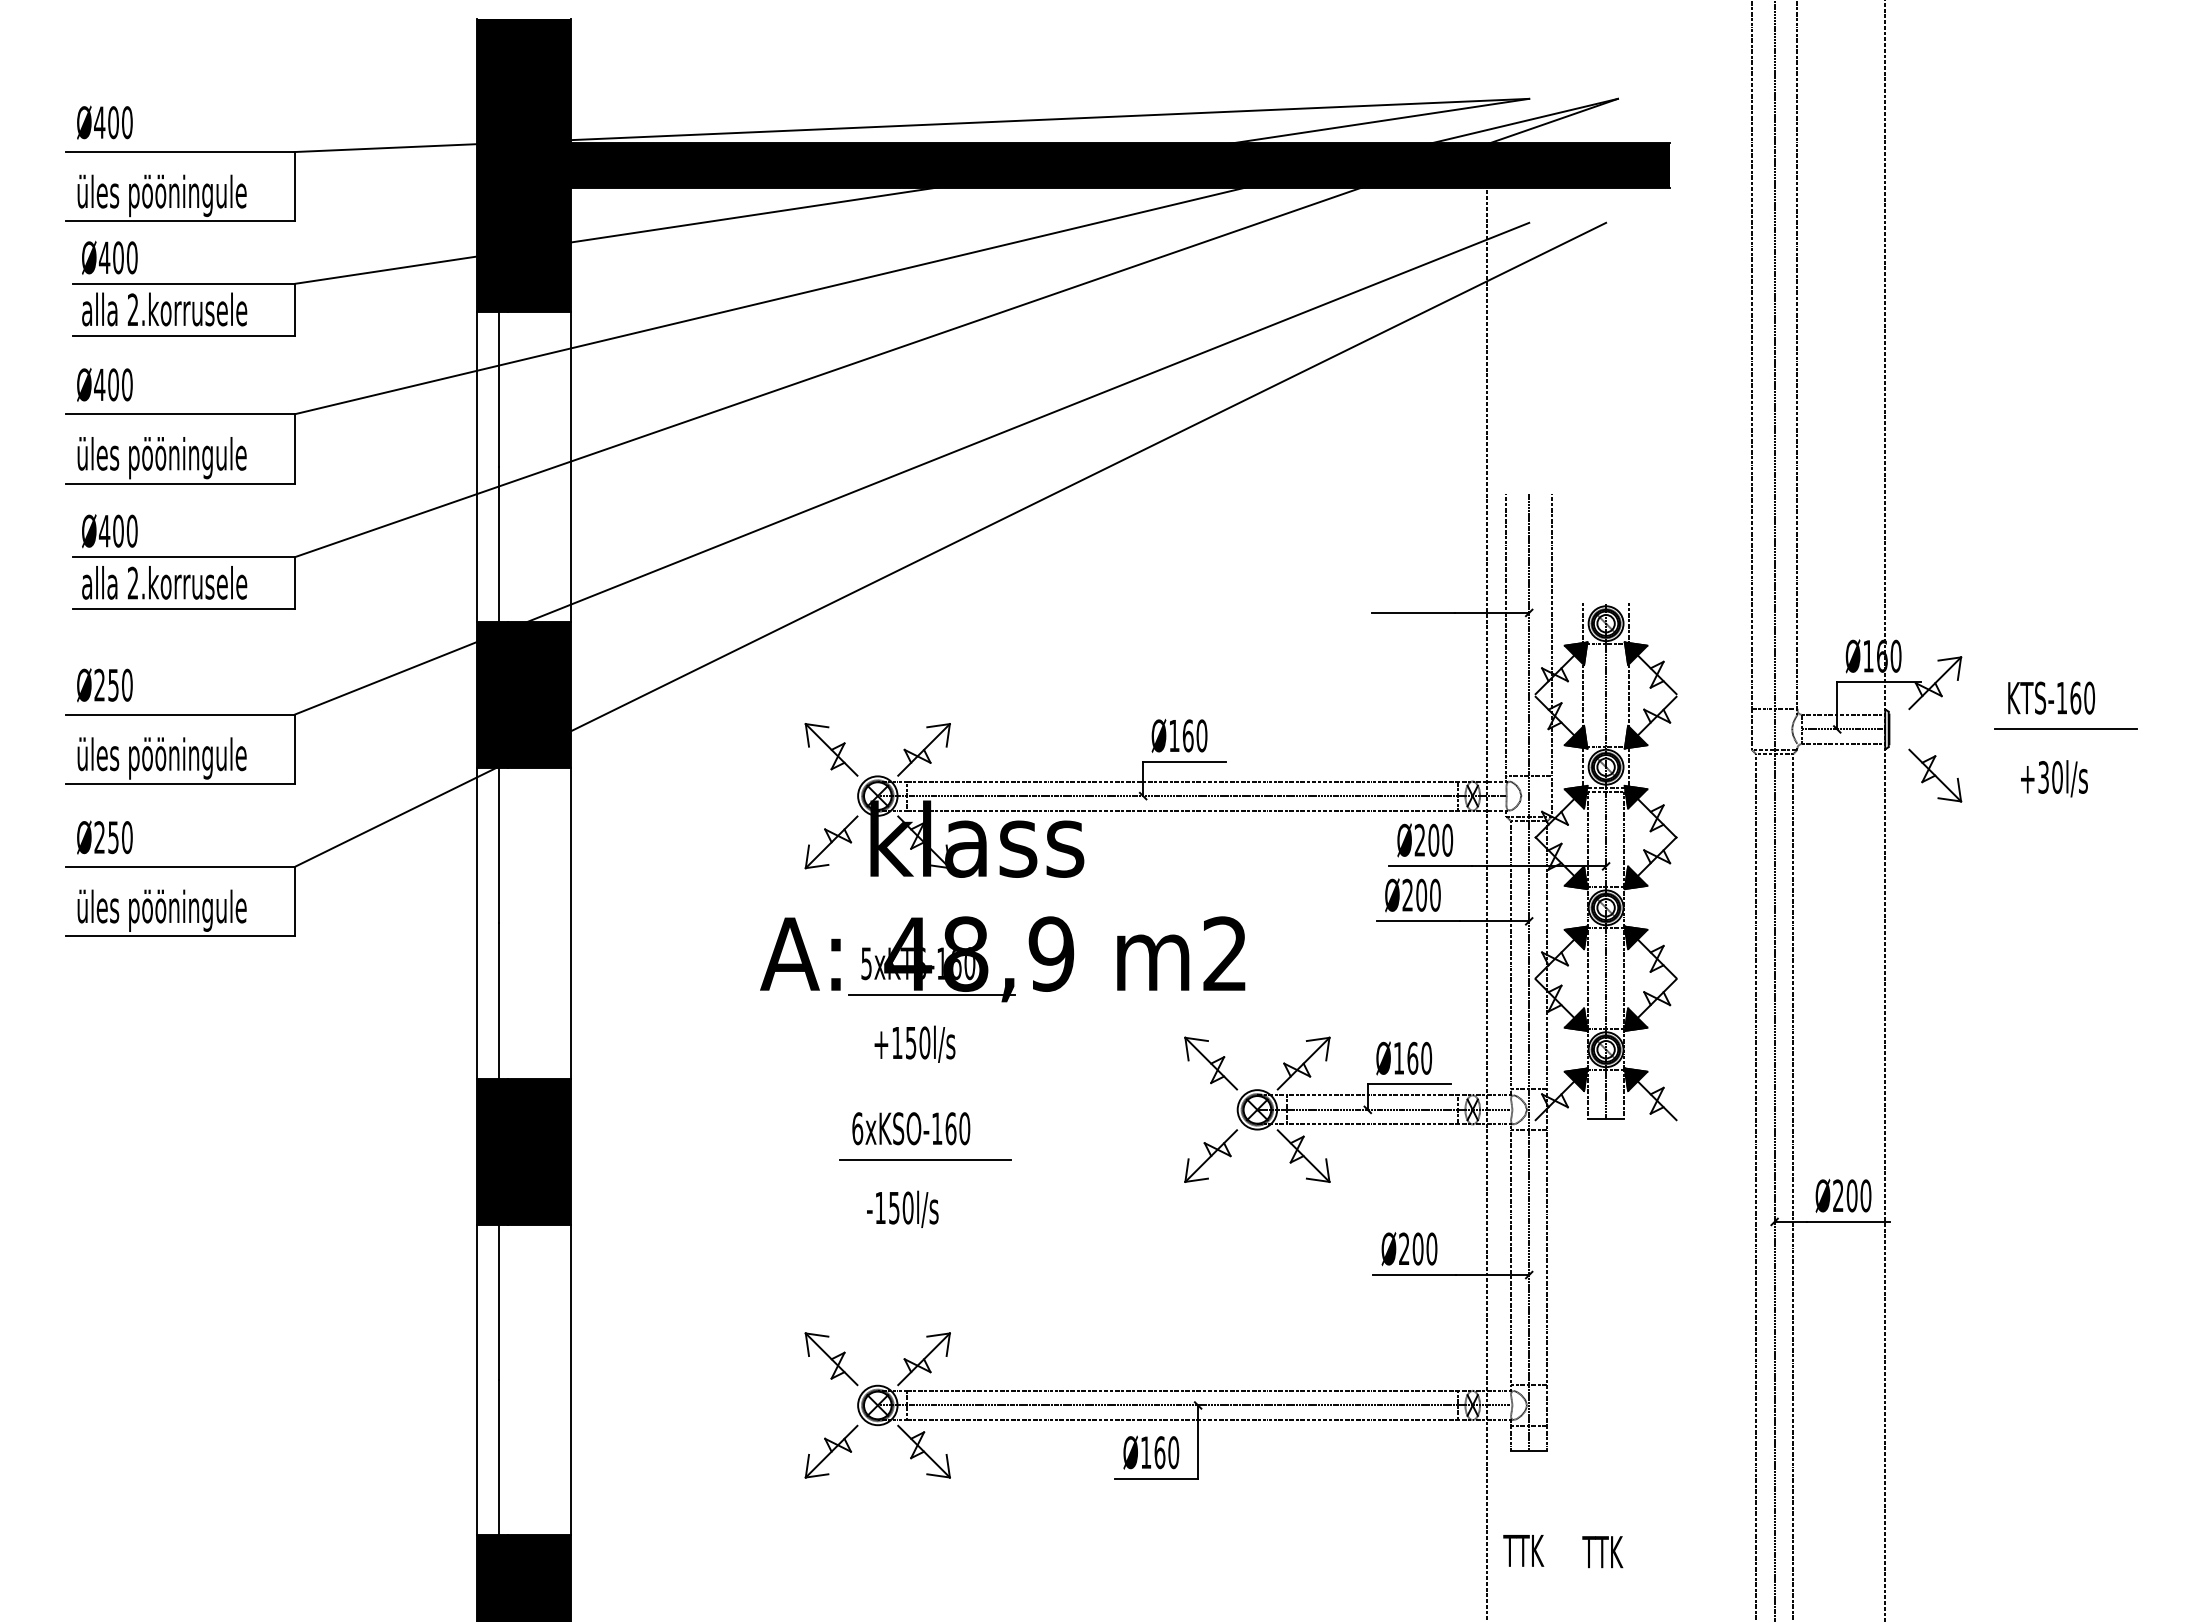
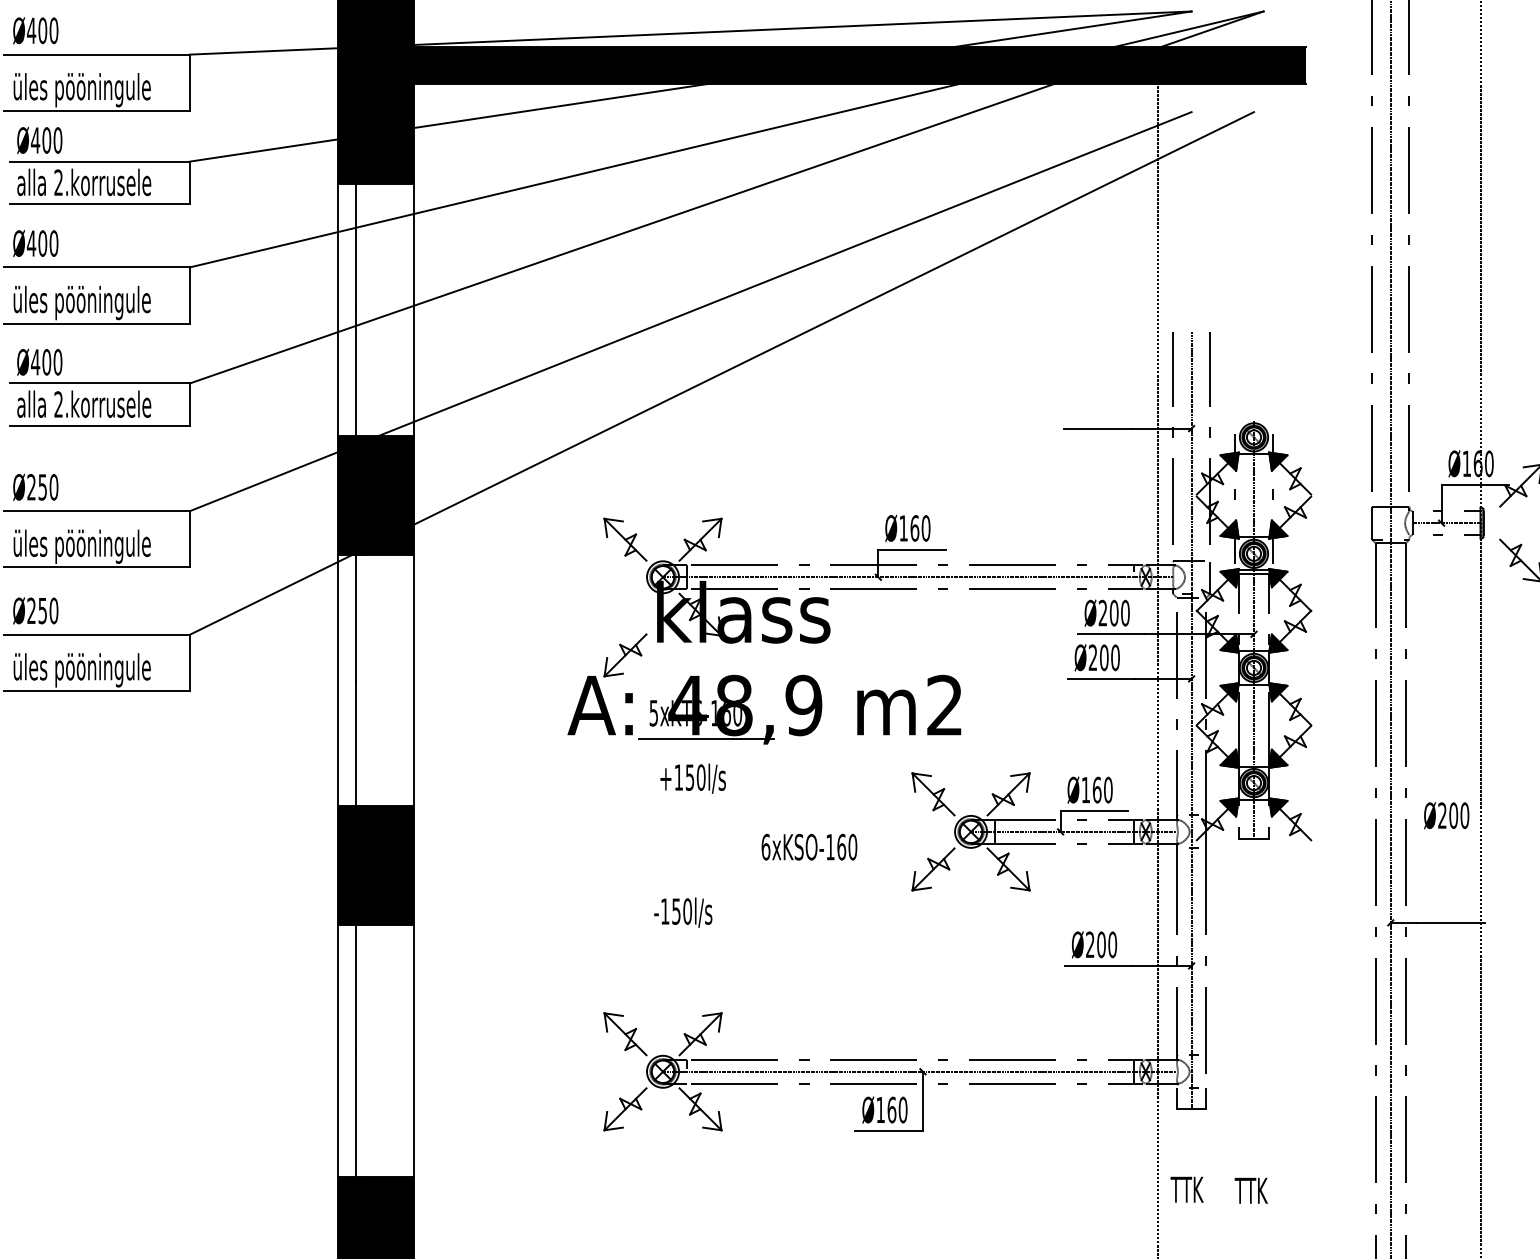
part: (831, 842) -> (625, 655), moved
text: (911, 1128) -> (809, 847), moved
line: (925, 1160) -> (701, 872), removed
text: (1843, 1195) -> (1446, 815), moved

